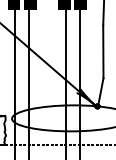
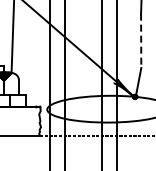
line: (103, 52) -> (141, 41), solid -> dashed

